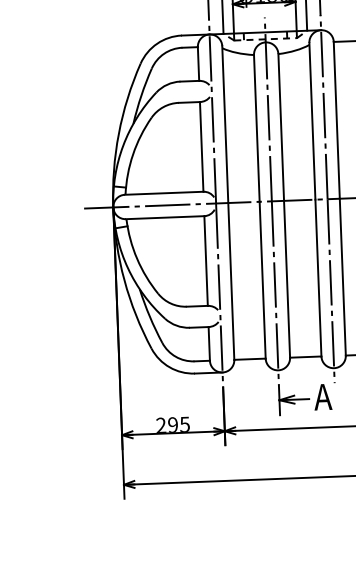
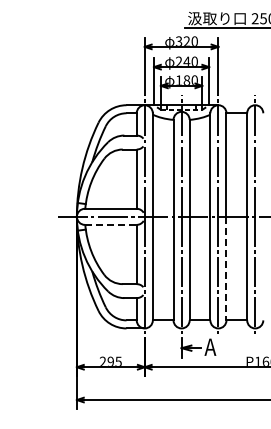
line: (164, 217) -> (110, 224), solid -> dashed
line: (342, 276) -> (226, 268), solid -> dashed

